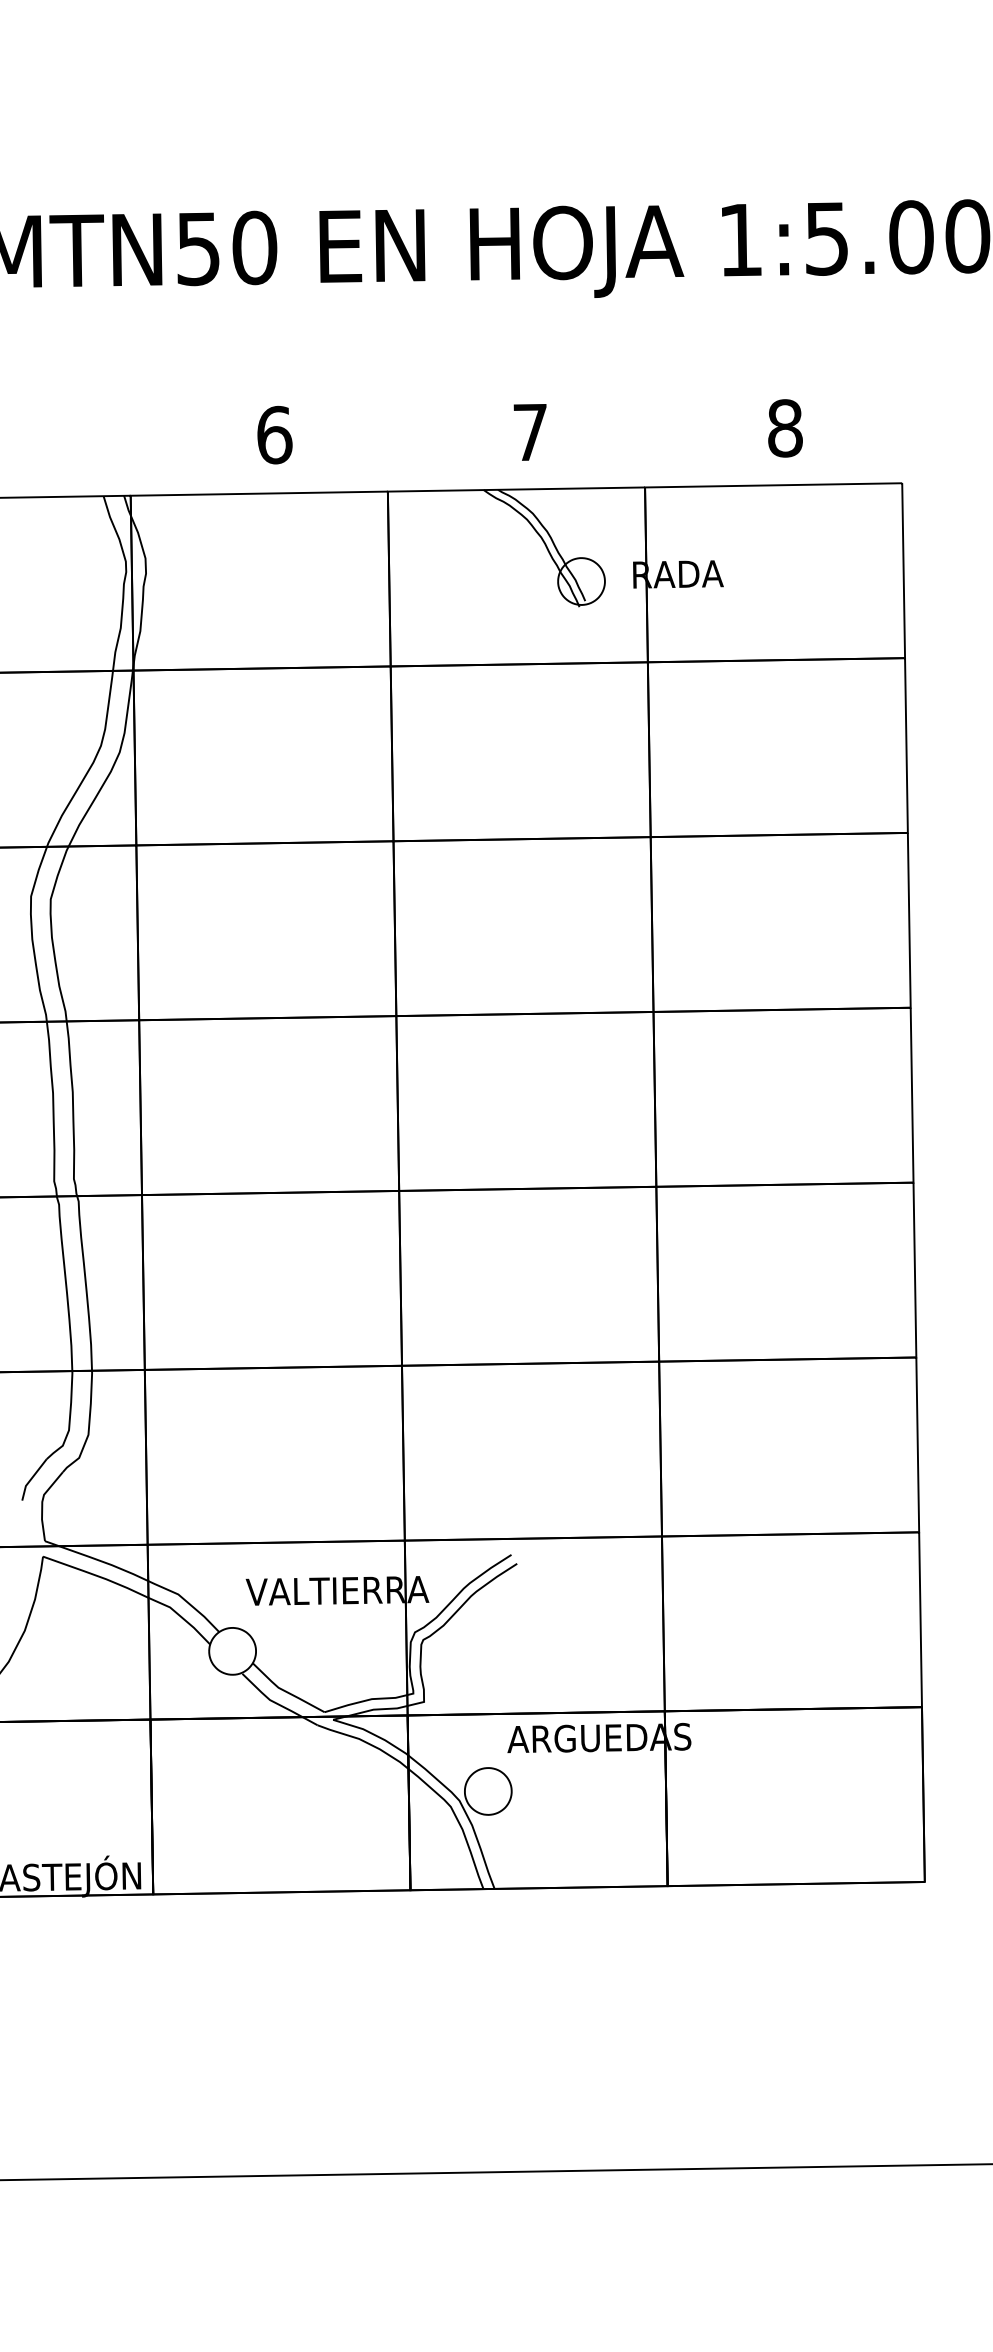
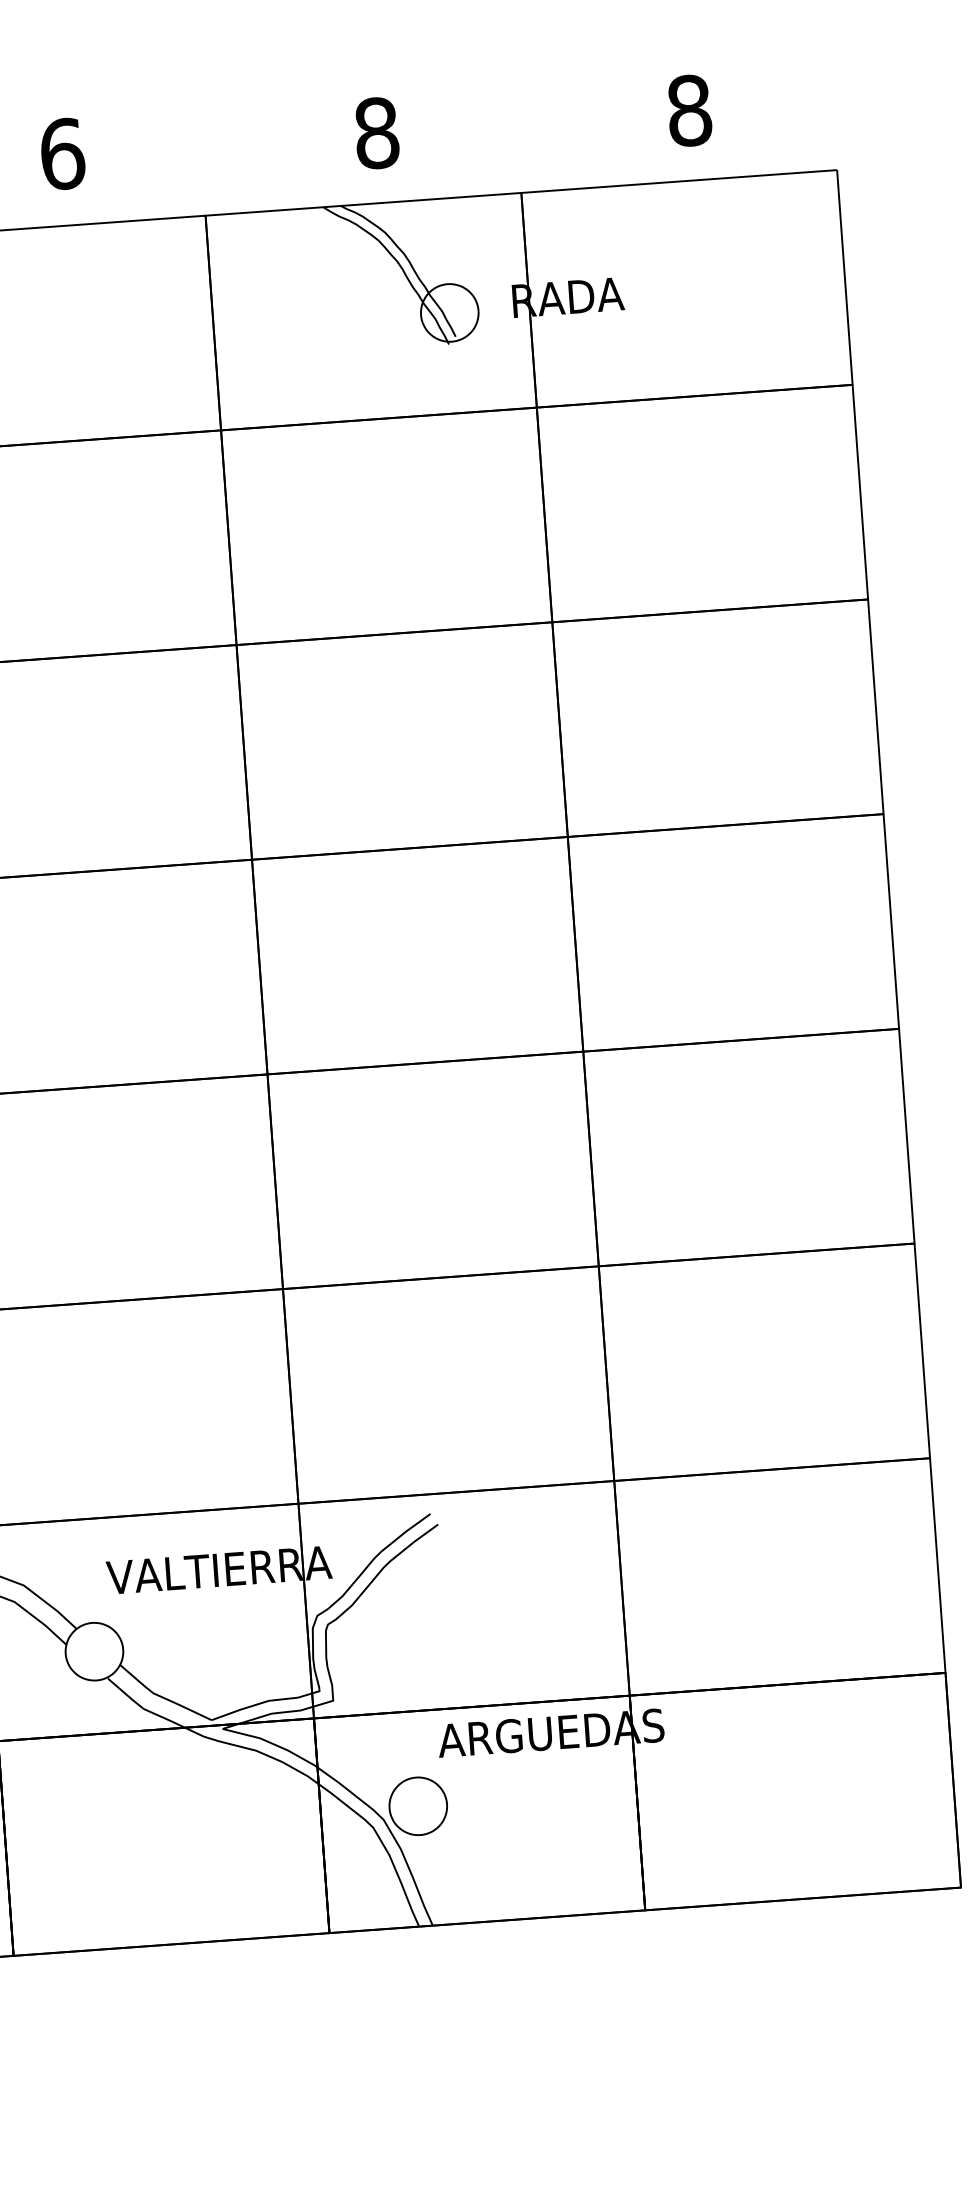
text: (530, 432) -> (376, 133), 7 -> 8

